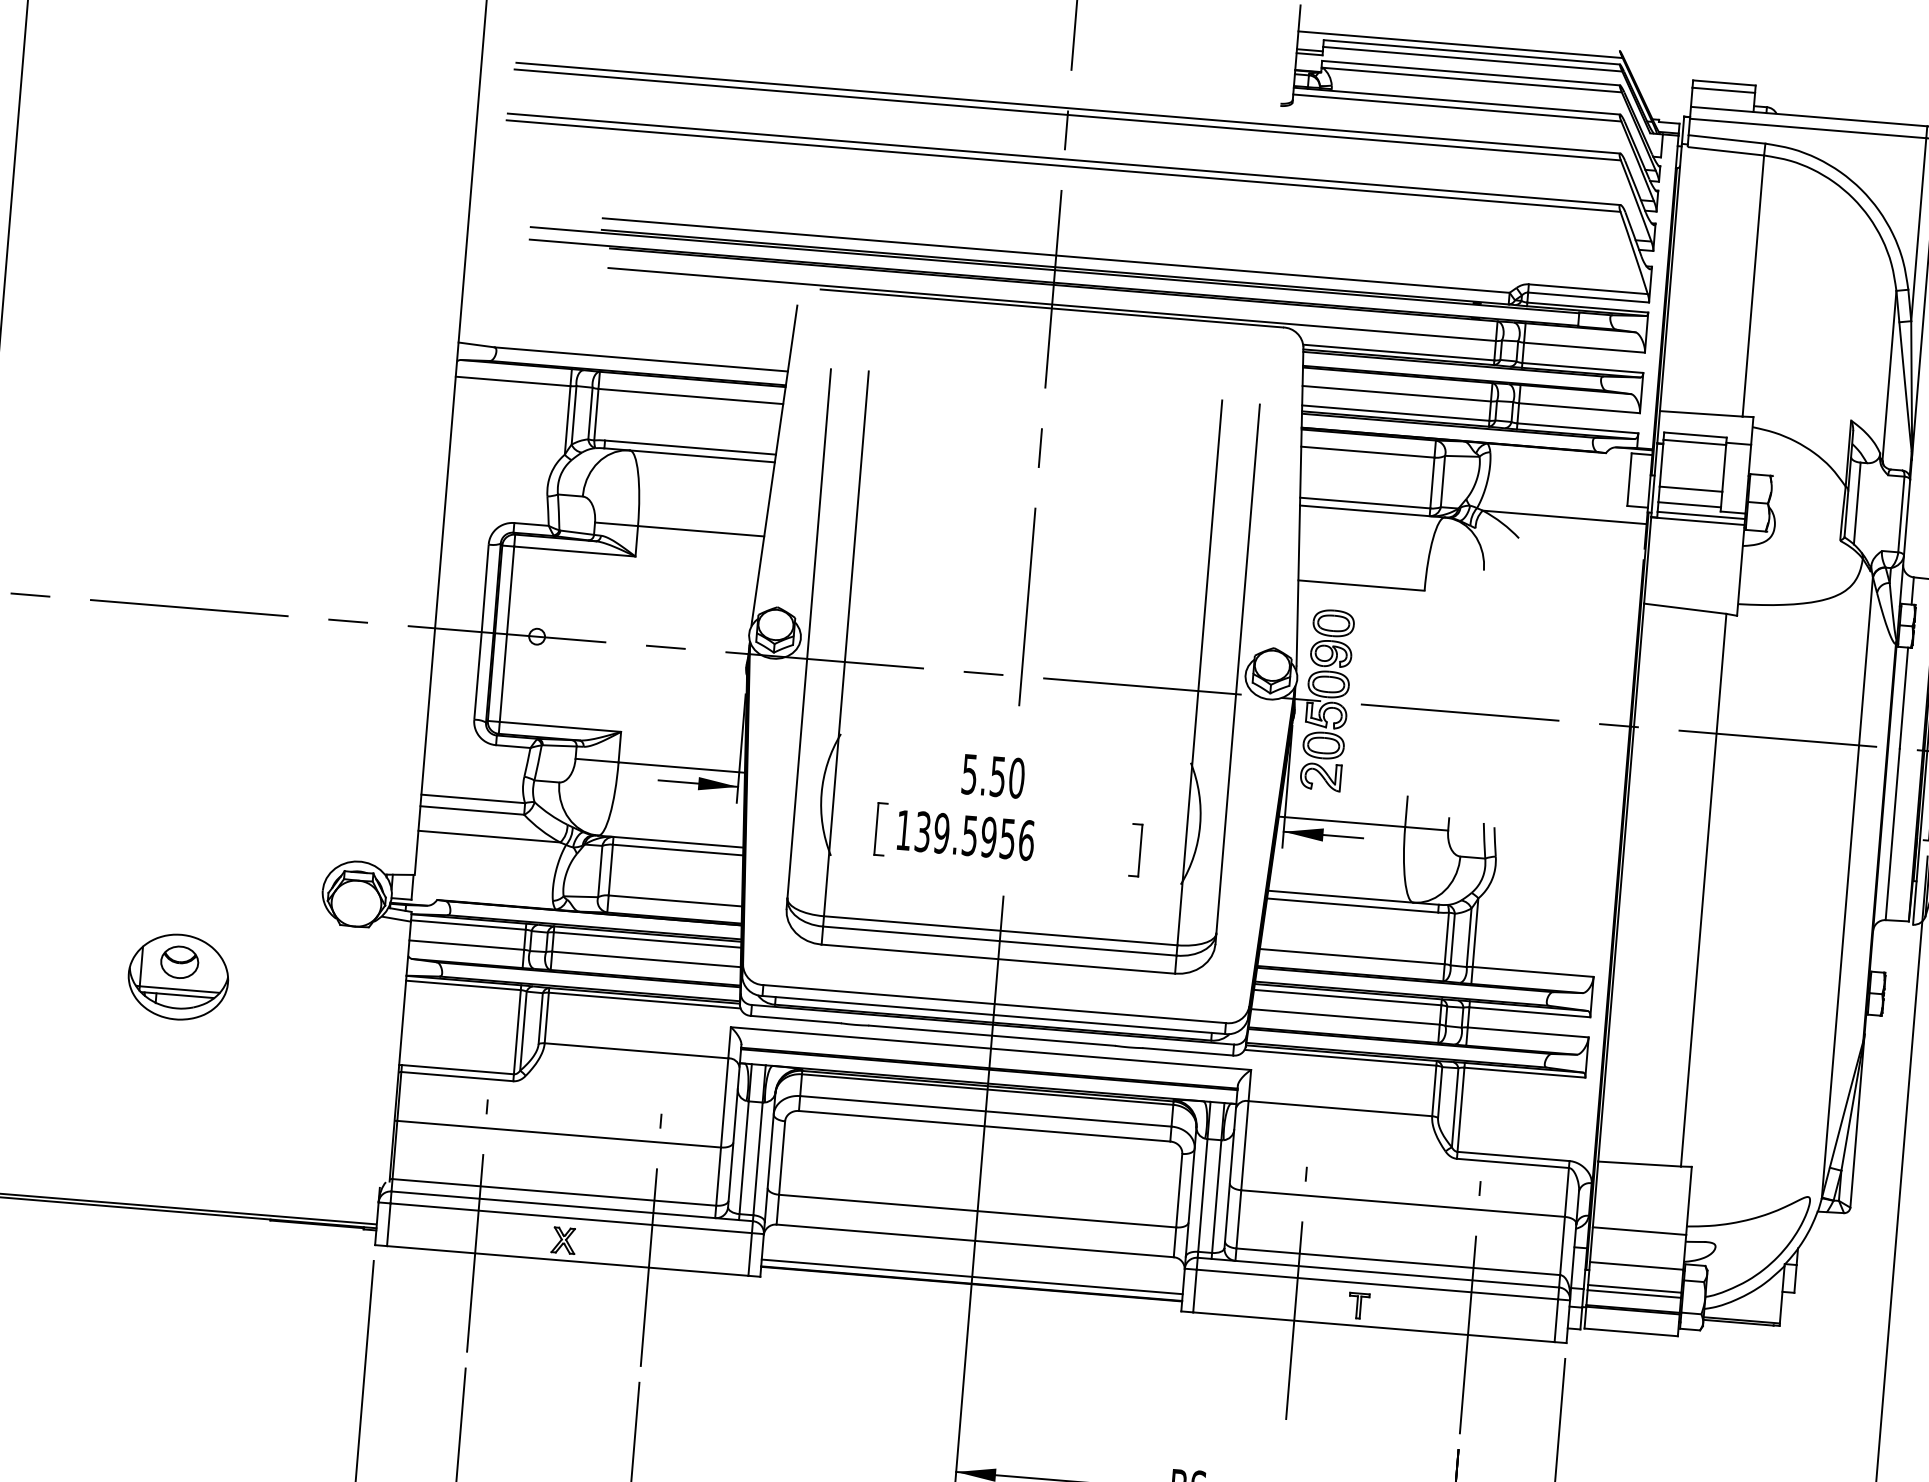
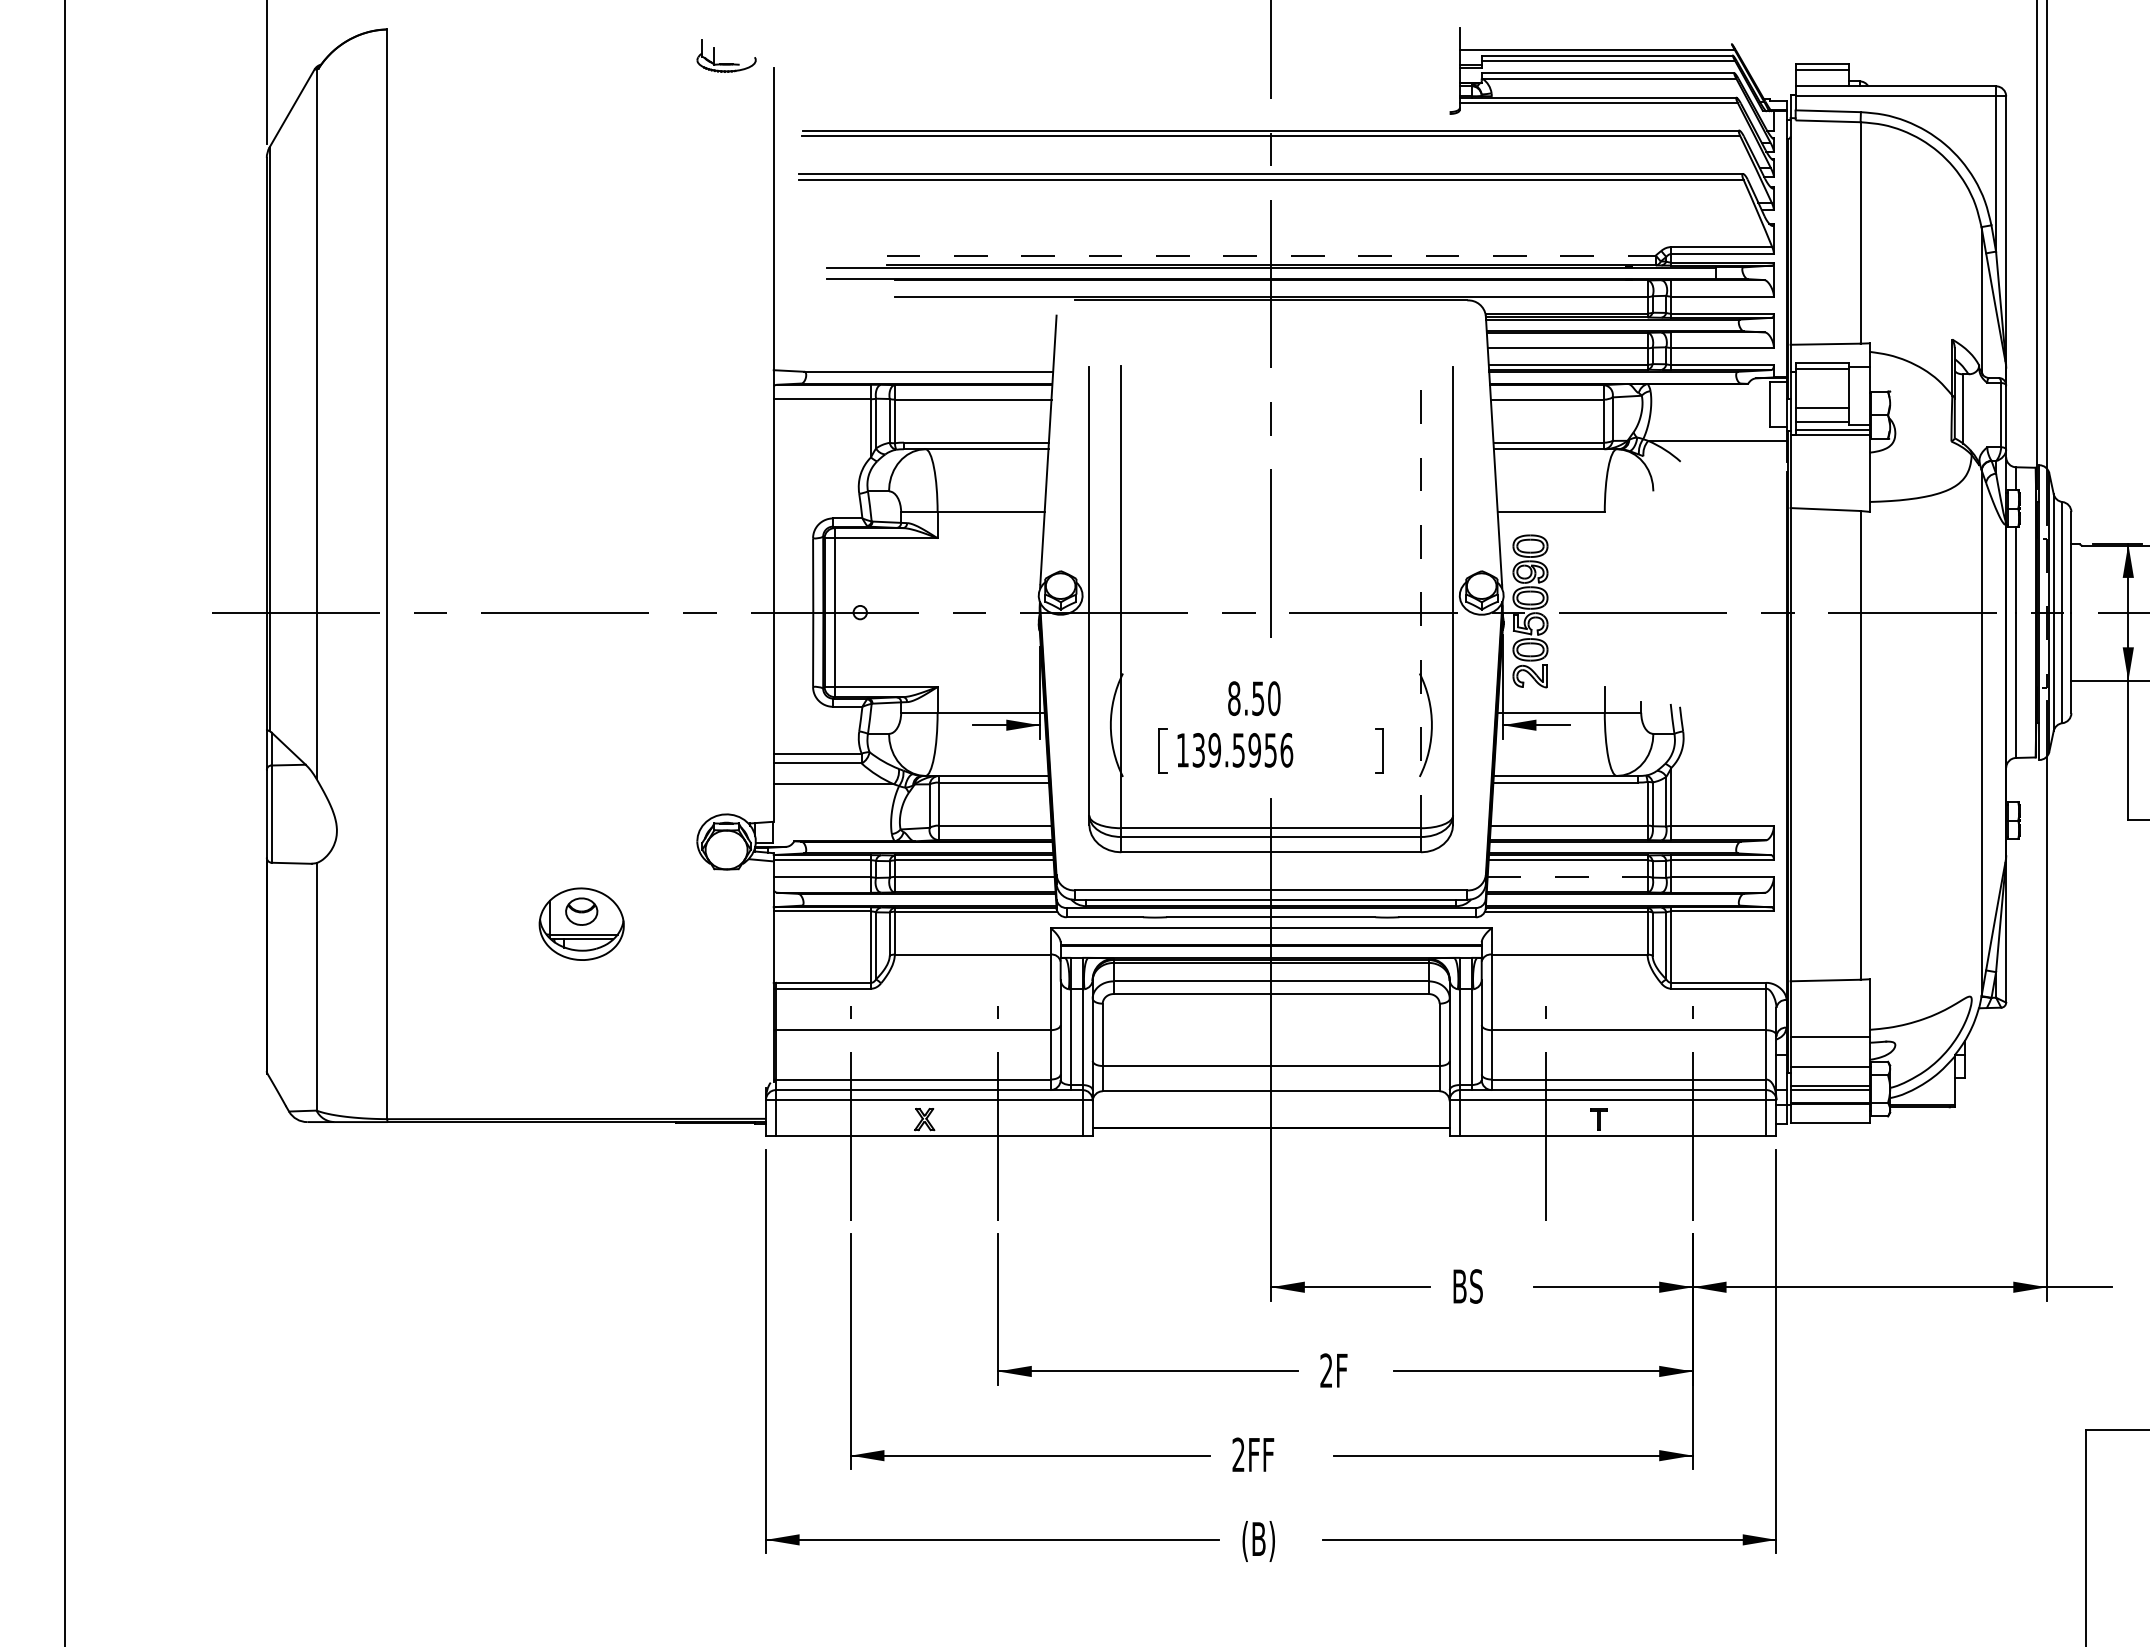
line: (1056, 255) -> (1271, 255), solid -> dashed
line: (1200, 672) -> (1421, 596), solid -> dashed
text: (970, 774) -> (1234, 698), 5.50 -> 8.50
line: (1345, 1016) -> (1567, 876), solid -> dashed
line: (971, 1276) -> (1270, 1121), removed

